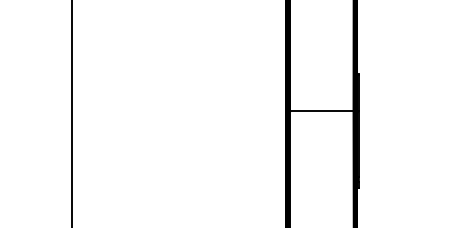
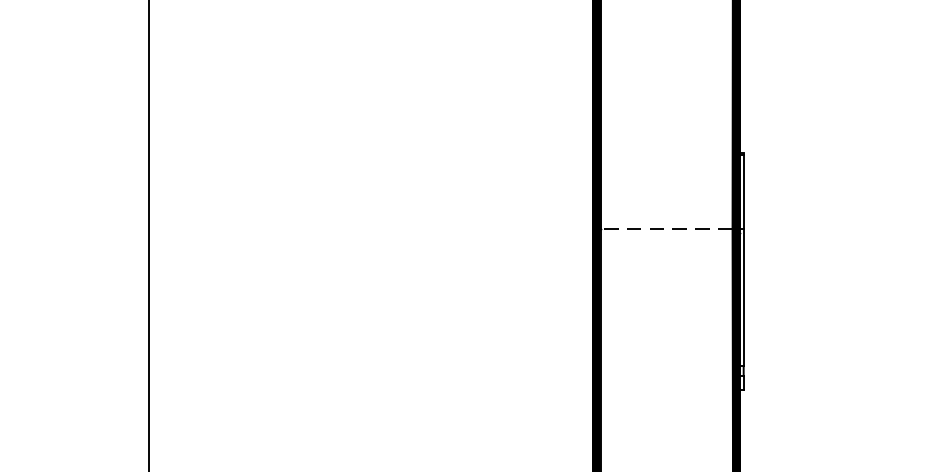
line: (321, 110) -> (666, 228), solid -> dashed

